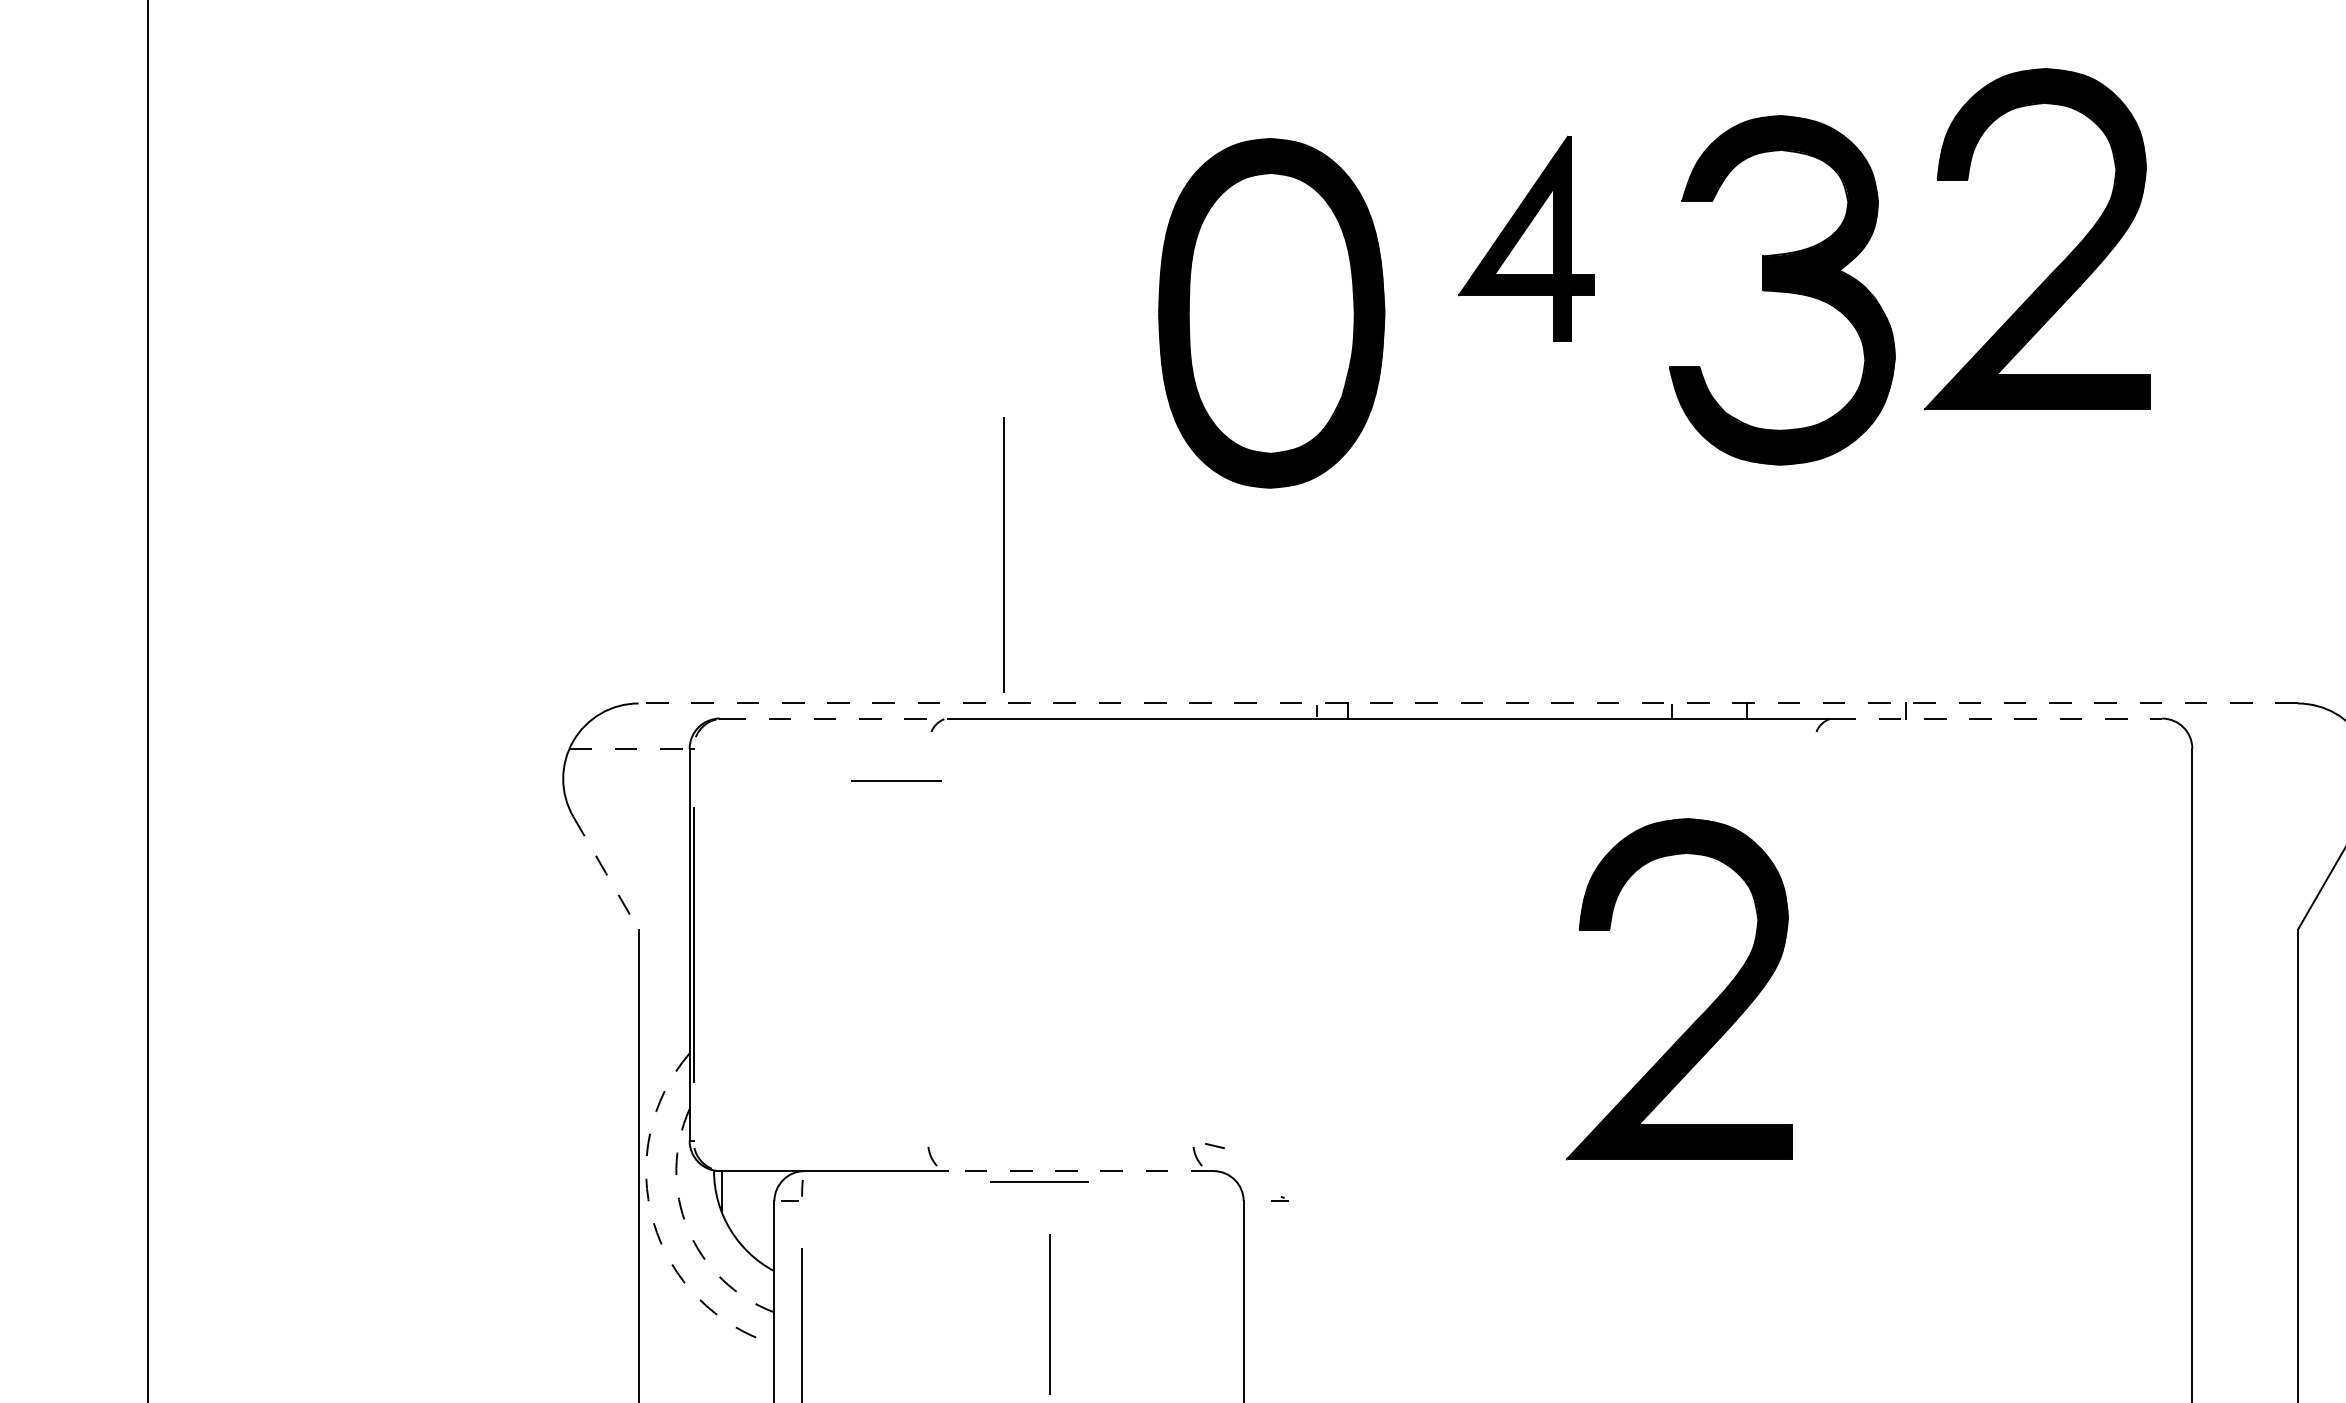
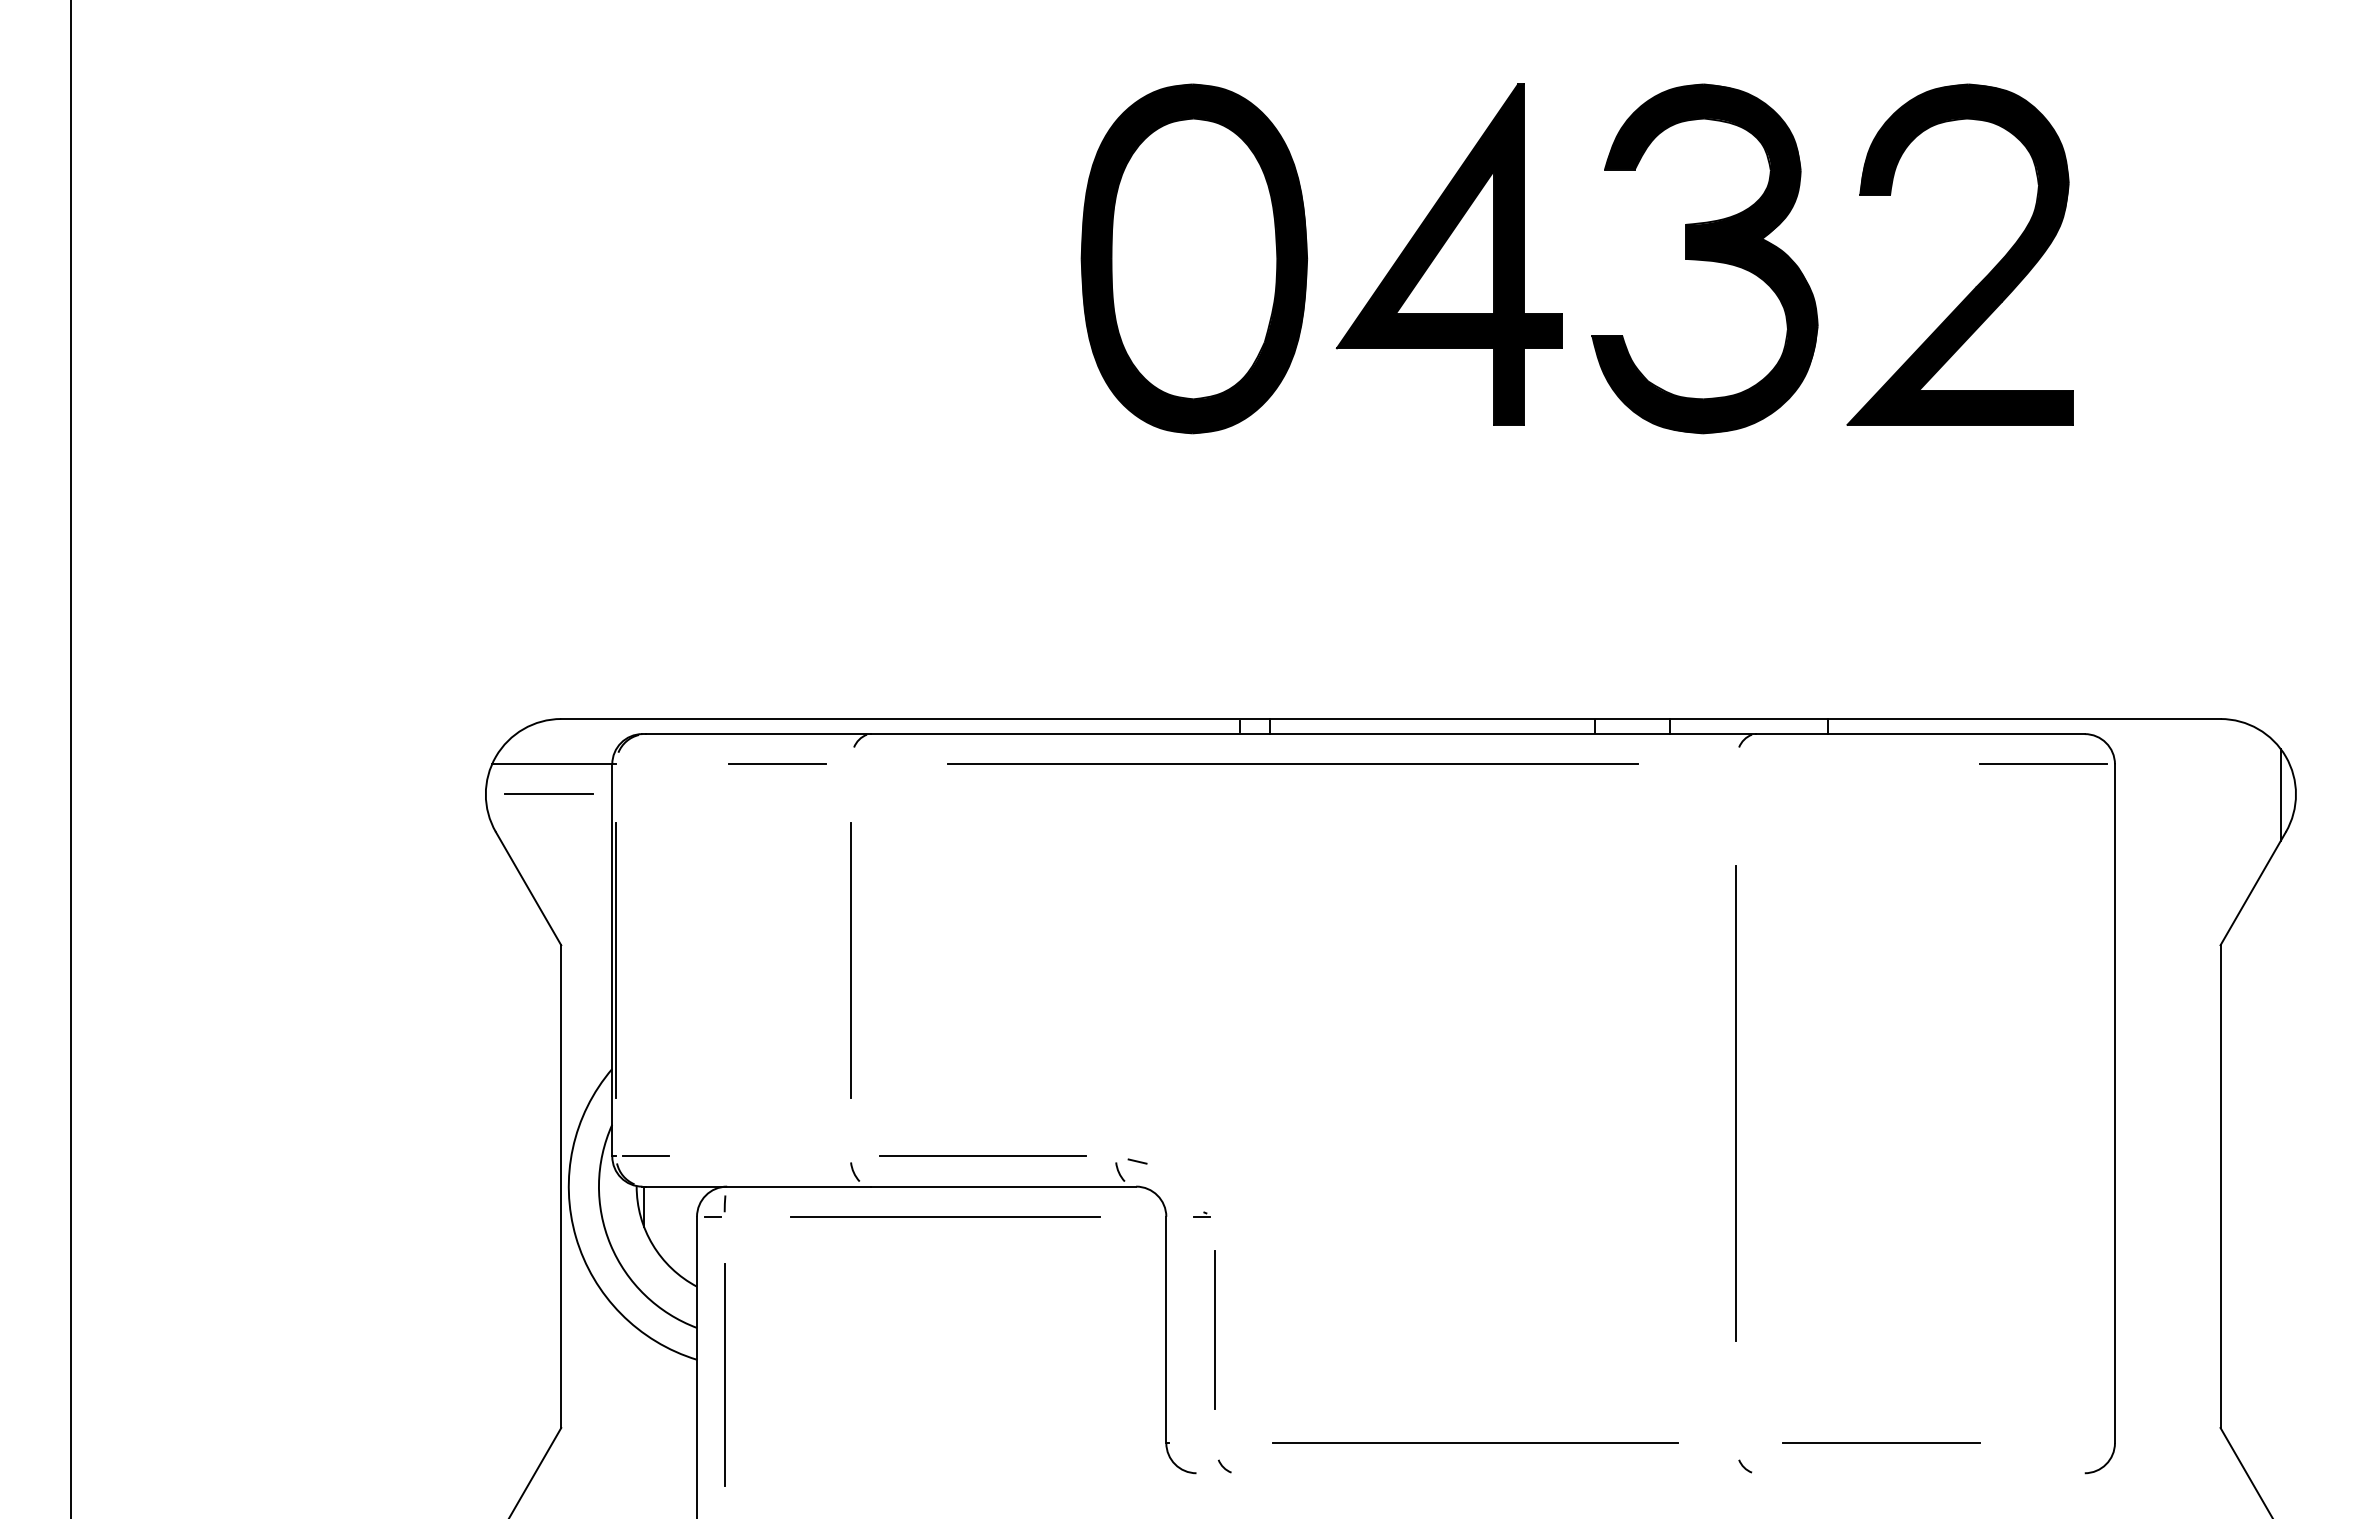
part: (1525, 238) -> (1448, 254), size x1.67
part: (1781, 289) -> (1704, 258), moved
part: (1270, 312) -> (1193, 258), moved
line: (1003, 554) -> (850, 960), moved
line: (1467, 703) -> (1390, 719), dashed -> solid
line: (835, 718) -> (758, 734), dashed -> solid
line: (1997, 718) -> (1920, 734), dashed -> solid
line: (629, 748) -> (552, 764), dashed -> solid
line: (1369, 748) -> (1292, 764), added
line: (2119, 748) -> (2042, 764), added
line: (895, 779) -> (548, 793), moved
line: (605, 873) -> (528, 889), dashed -> solid
part: (1702, 1012) -> (1625, 1028), removed
line: (1812, 1087) -> (1735, 1103), added
line: (1059, 1139) -> (982, 1155), added
line: (723, 1140) -> (646, 1156), added
line: (1080, 1170) -> (1003, 1186), dashed -> solid
line: (1039, 1180) -> (777, 763), moved
line: (1022, 1200) -> (945, 1216), added
arc: (653, 1221) -> (576, 1237), dashed -> solid
arc: (687, 1228) -> (610, 1244), dashed -> solid
line: (1048, 1313) -> (1214, 1329), moved

